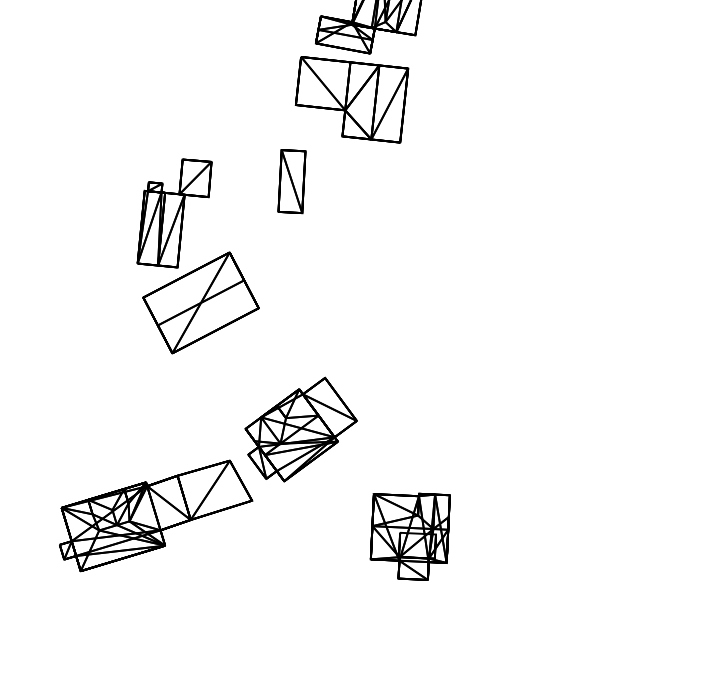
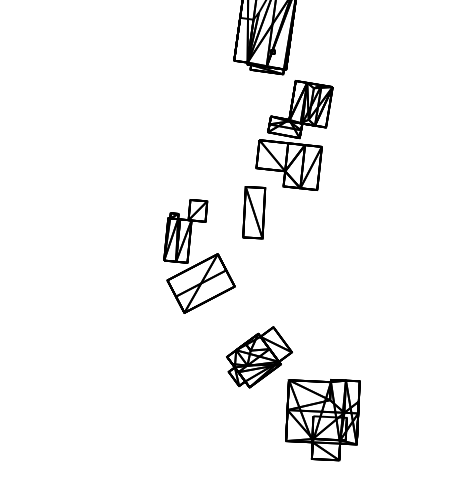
part: (290, 181) -> (253, 212), size x1.4
part: (157, 515) -> (175, 407), removed
part: (410, 536) -> (323, 419), size x1.6

